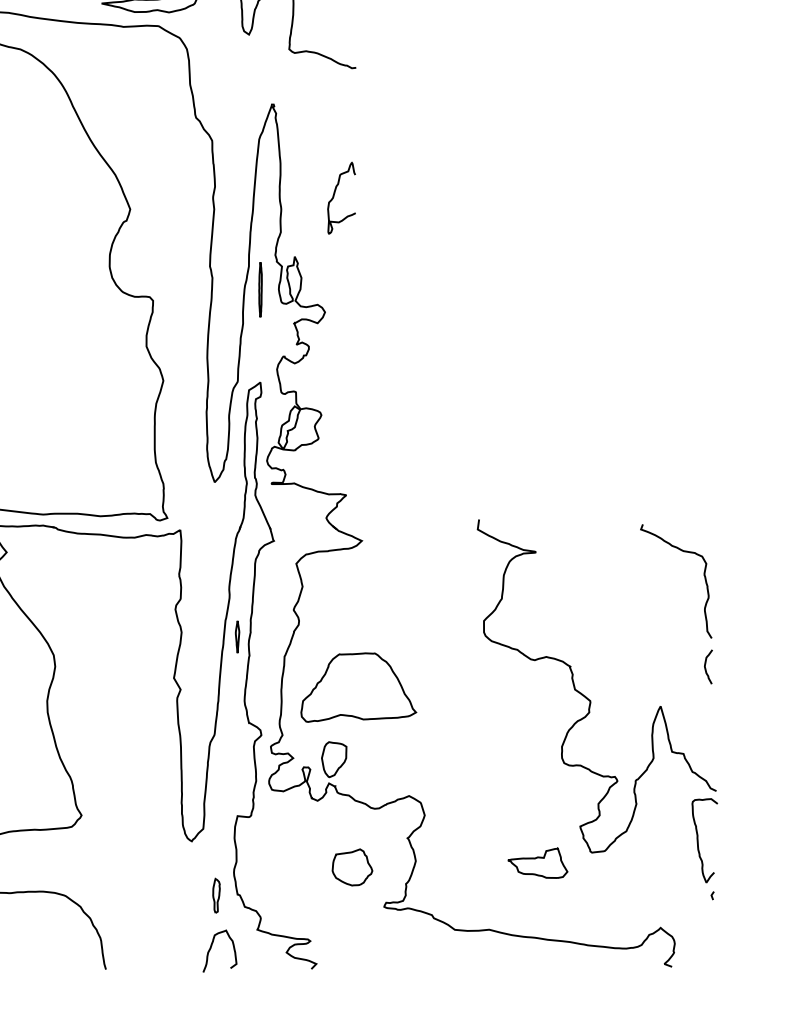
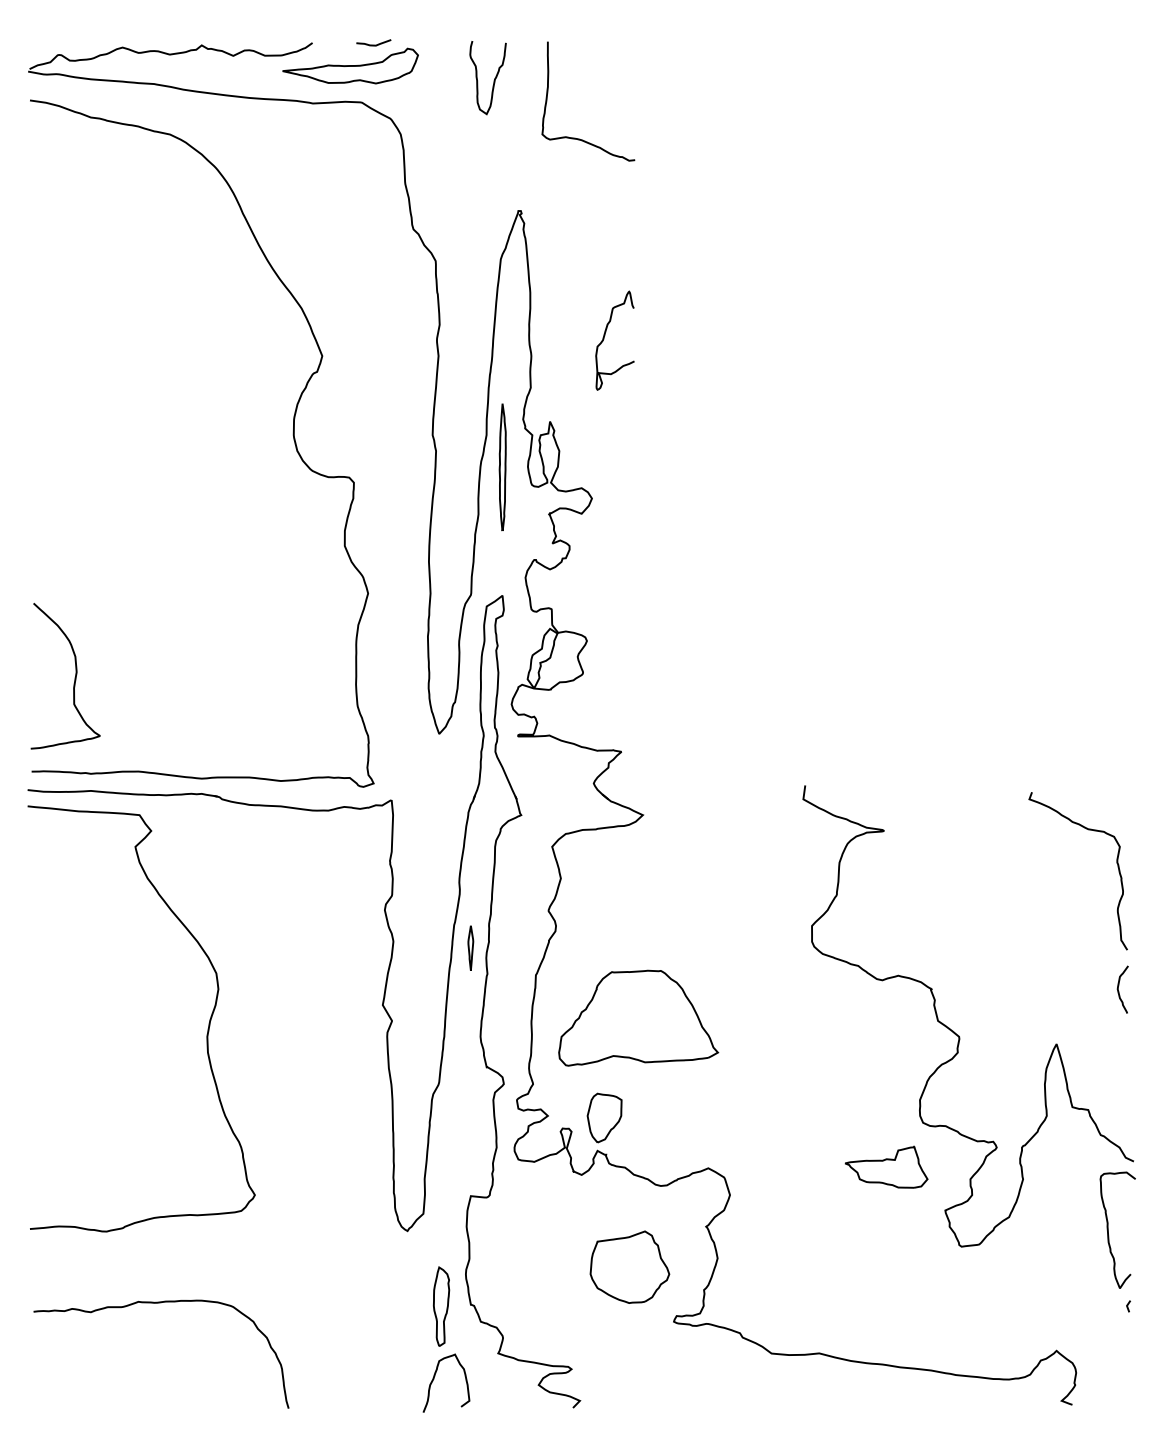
part: (260, 289) -> (502, 467), size x1.67
part: (537, 862) -> (886, 1166), moved
part: (352, 866) -> (629, 1266), size x1.43
part: (216, 895) -> (441, 1306), size x1.67

